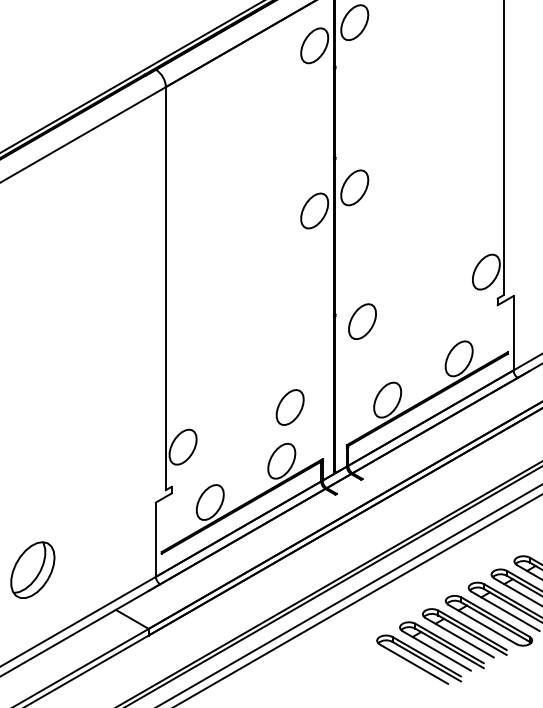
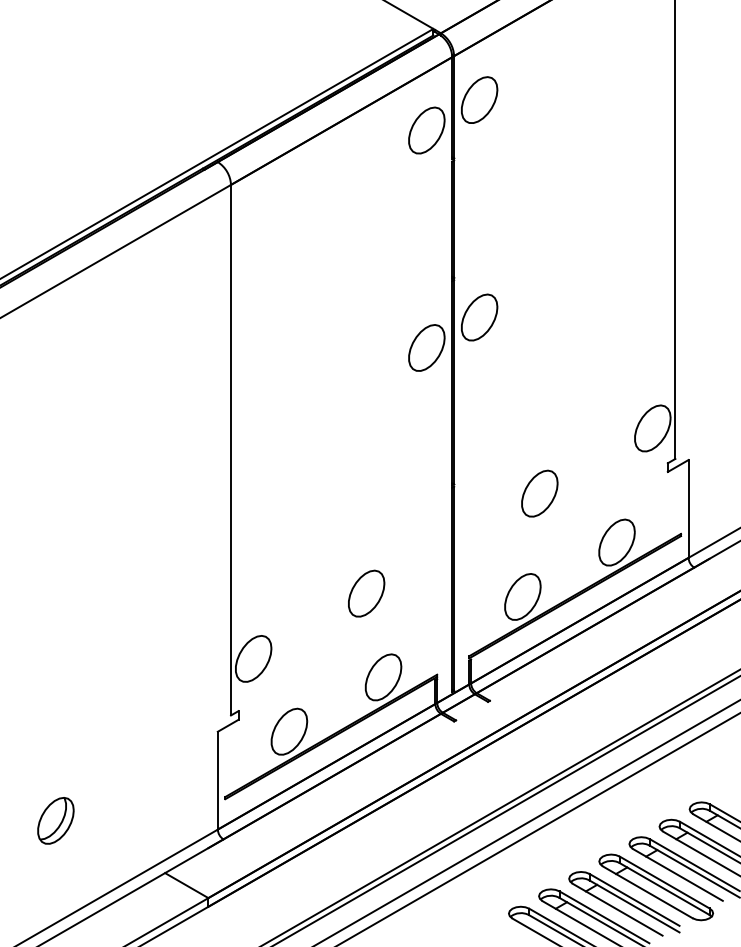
part: (362, 321) -> (539, 493), moved
part: (290, 407) -> (366, 593), moved
part: (32, 569) -> (55, 820), size x0.62

